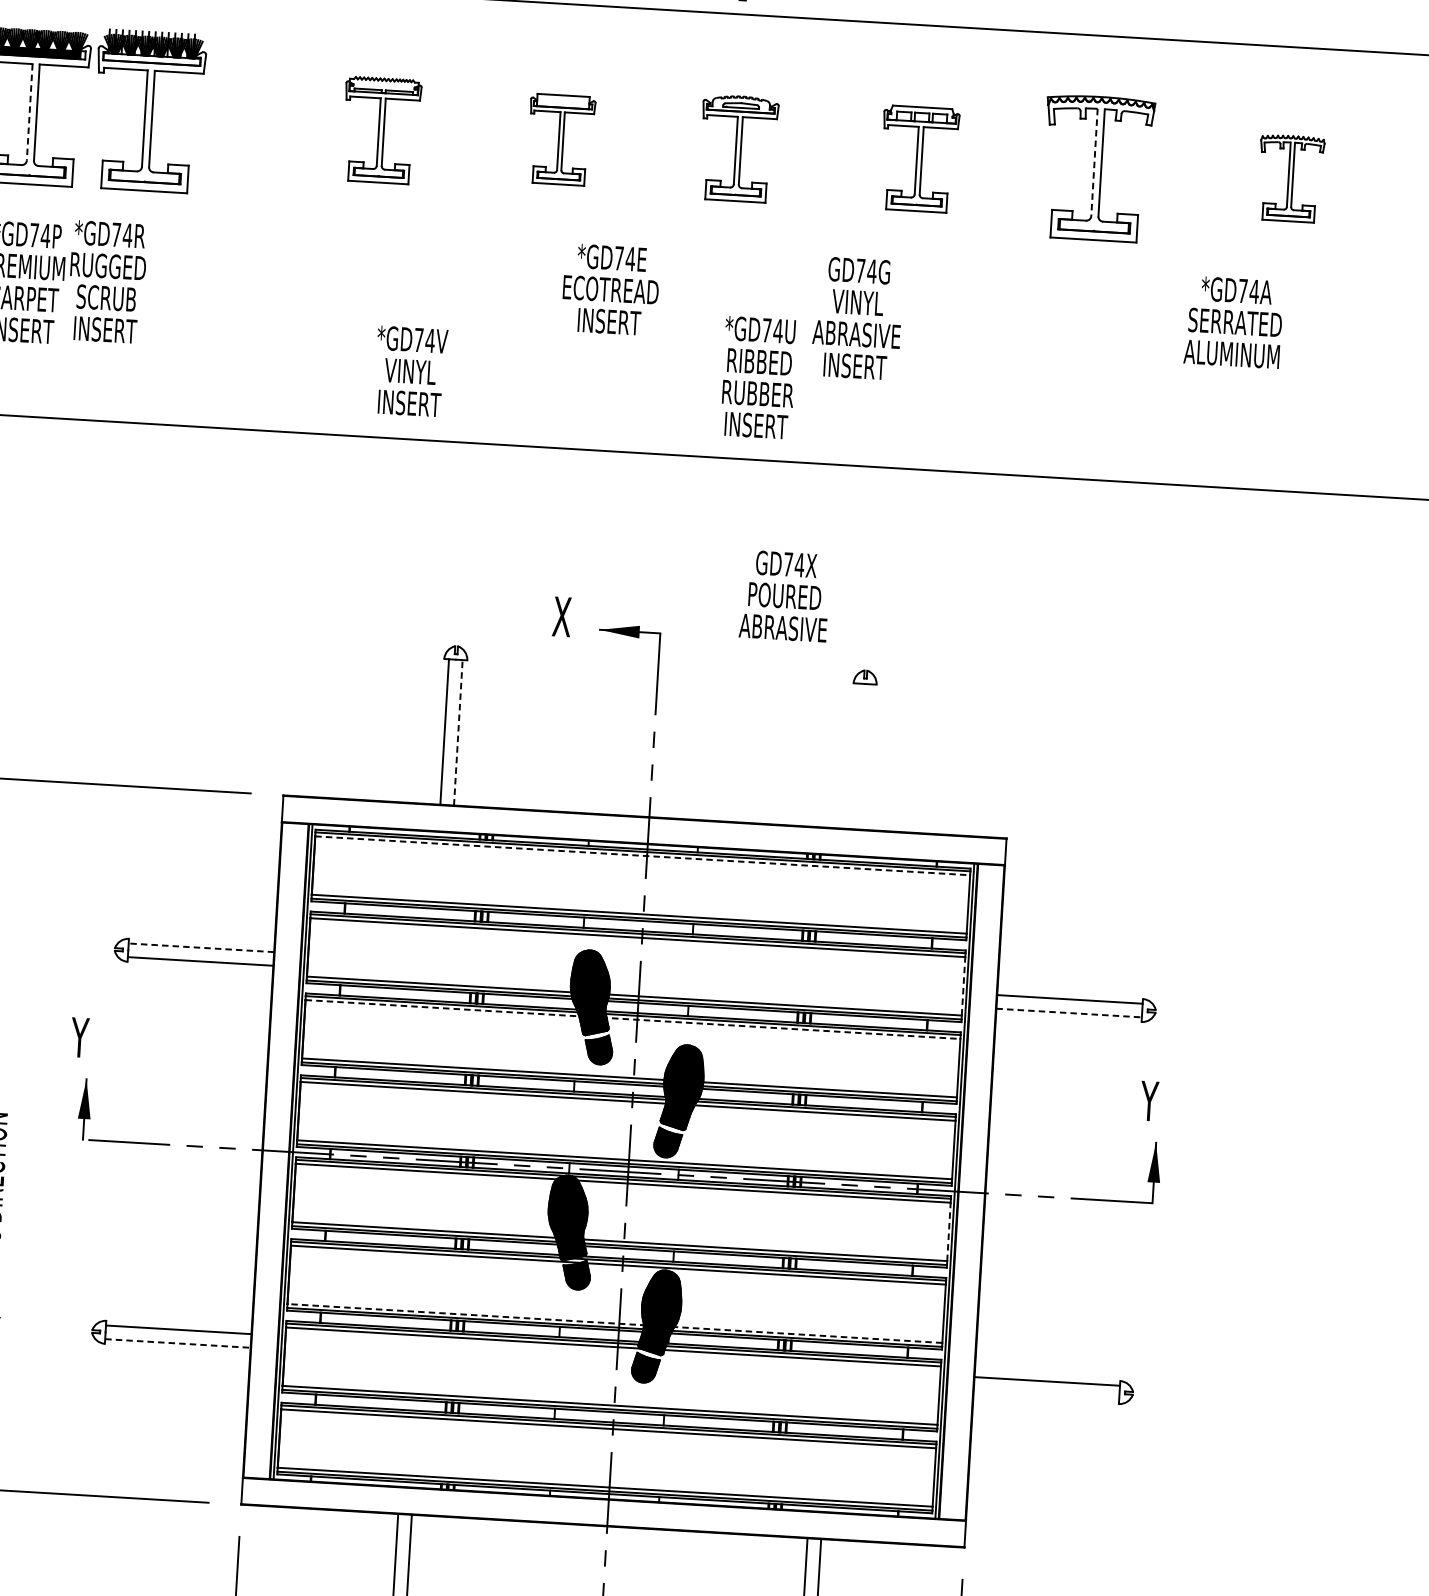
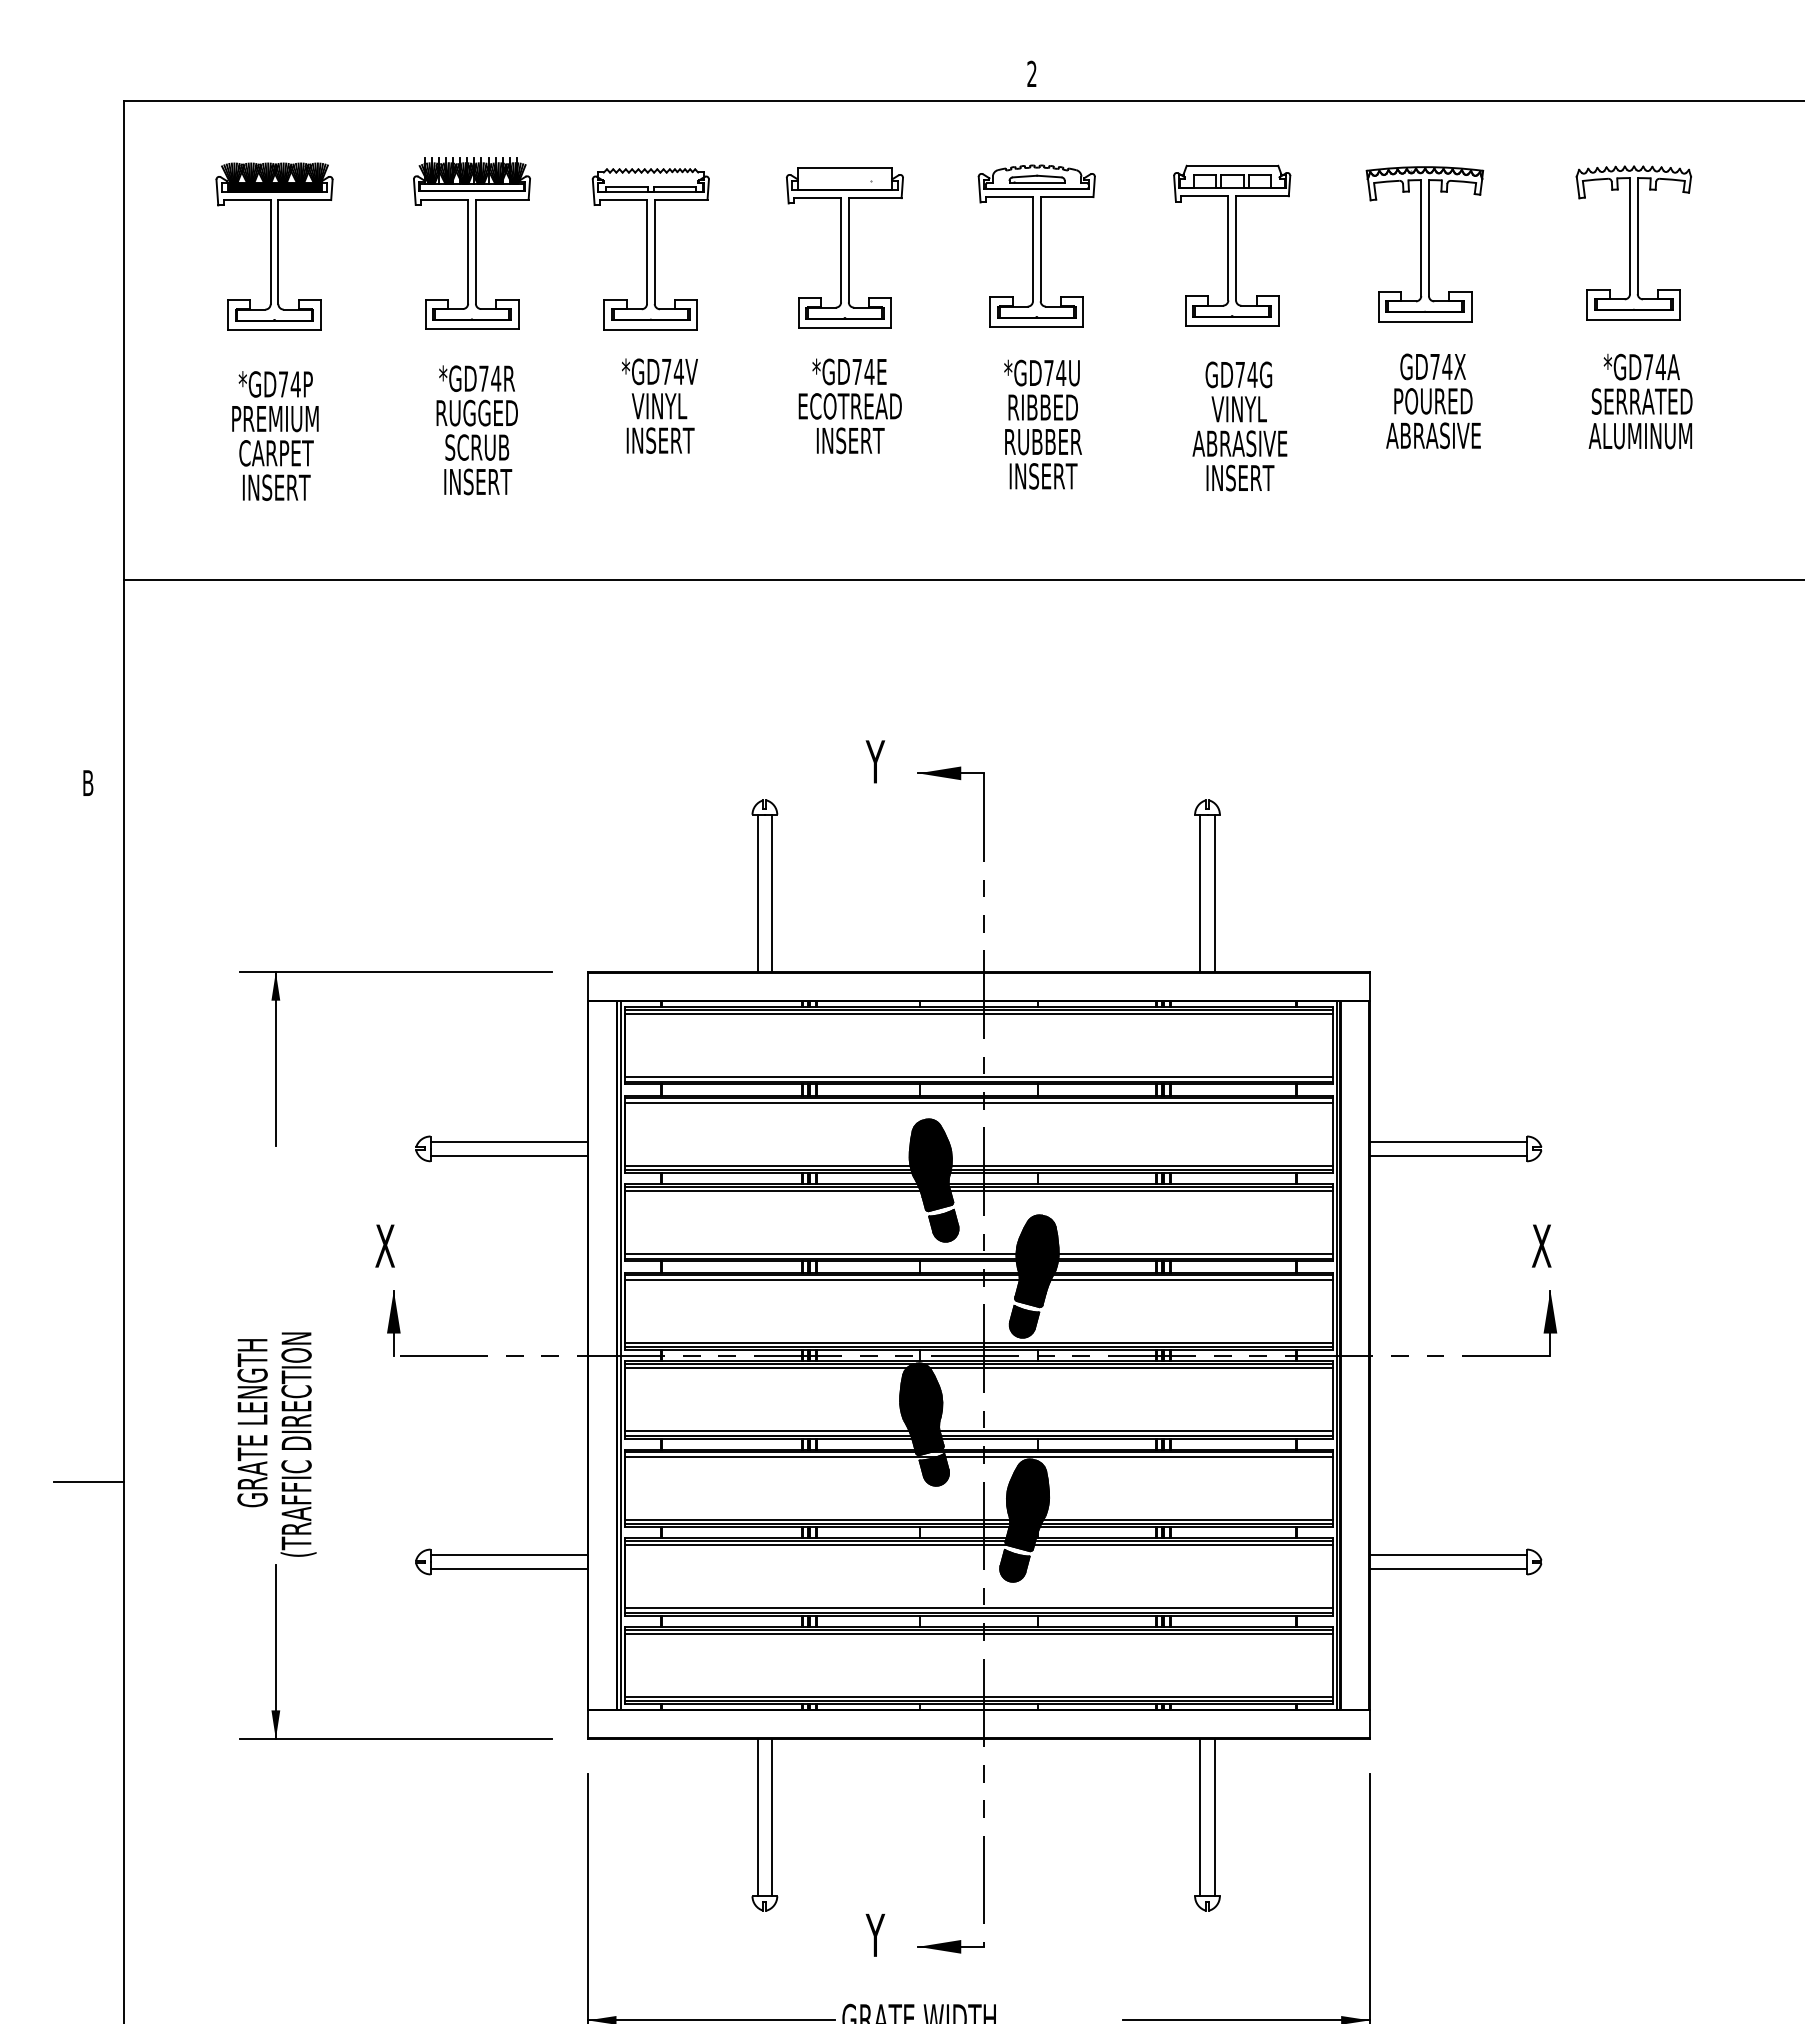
part: (148, 111) -> (471, 243), moved
line: (29, 112) -> (270, 252), dashed -> solid
part: (381, 130) -> (650, 249), size x1.43
part: (560, 139) -> (844, 247), size x1.67
part: (738, 148) -> (1036, 245), size x1.43
part: (919, 158) -> (1232, 245), size x1.43
line: (1094, 162) -> (1421, 238), dashed -> solid
part: (1290, 178) -> (1633, 242), size x1.67
text: (106, 282) -> (476, 430), moved
text: (610, 289) -> (849, 406), moved
text: (857, 318) -> (1239, 426), moved
text: (1233, 322) -> (1640, 401), moved
text: (410, 370) -> (659, 405), moved
text: (758, 377) -> (1042, 424), moved
text: (784, 596) -> (1433, 401), moved
text: (561, 616) -> (875, 761), X -> Y
line: (458, 732) -> (772, 893), dashed -> solid
line: (854, 756) -> (1200, 893), added
line: (867, 757) -> (1214, 893), added
line: (643, 856) -> (979, 1014), dashed -> solid
line: (201, 947) -> (509, 1141), dashed -> solid
line: (963, 986) -> (1332, 1134), dashed -> solid
line: (1069, 1013) -> (1448, 1156), dashed -> solid
line: (633, 1019) -> (979, 1191), dashed -> solid
text: (80, 1037) -> (384, 1245), Y -> X
text: (1150, 1100) -> (1541, 1245), Y -> X
line: (948, 1231) -> (1332, 1399), dashed -> solid
line: (614, 1323) -> (978, 1519), dashed -> solid
line: (178, 1343) -> (509, 1569), dashed -> solid
line: (1046, 1395) -> (1448, 1569), added

